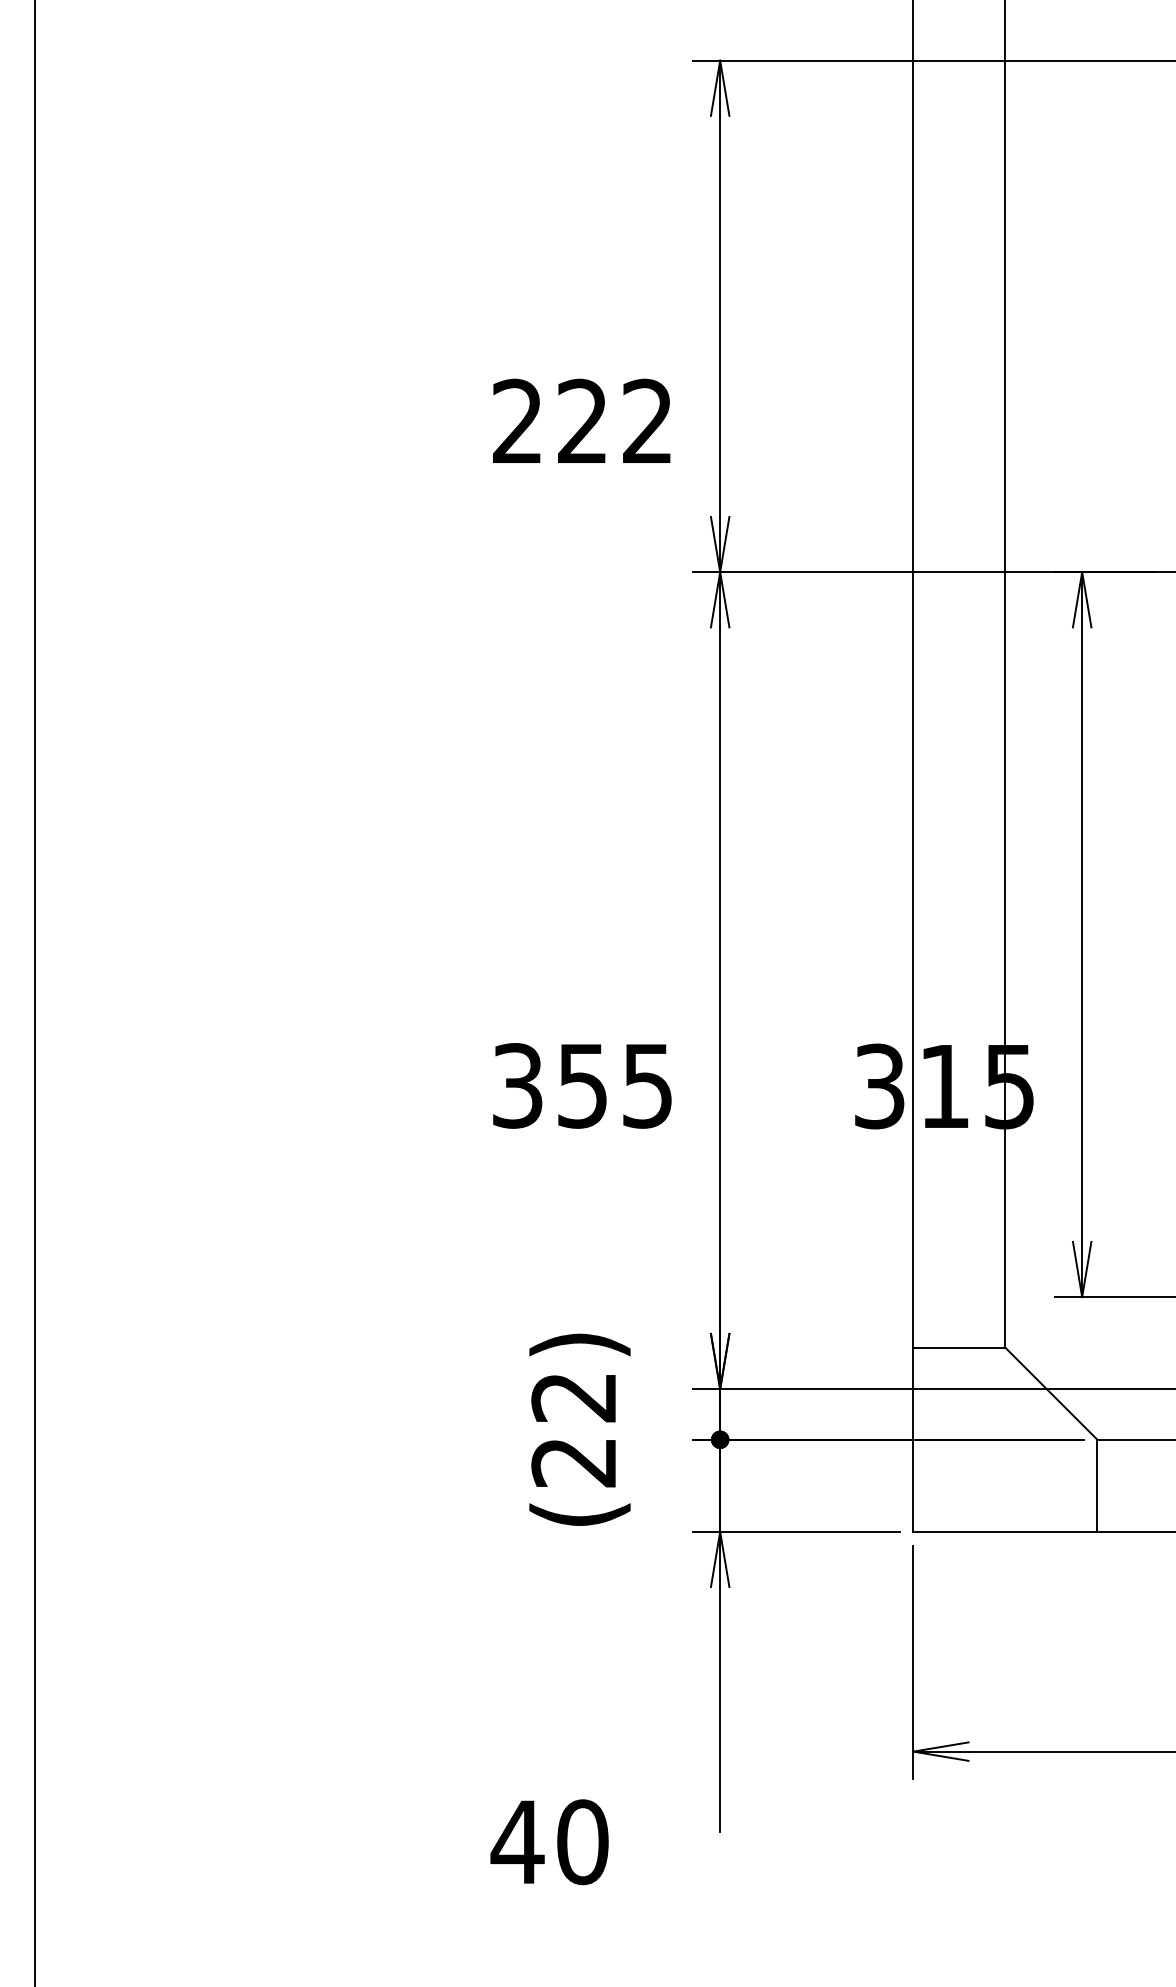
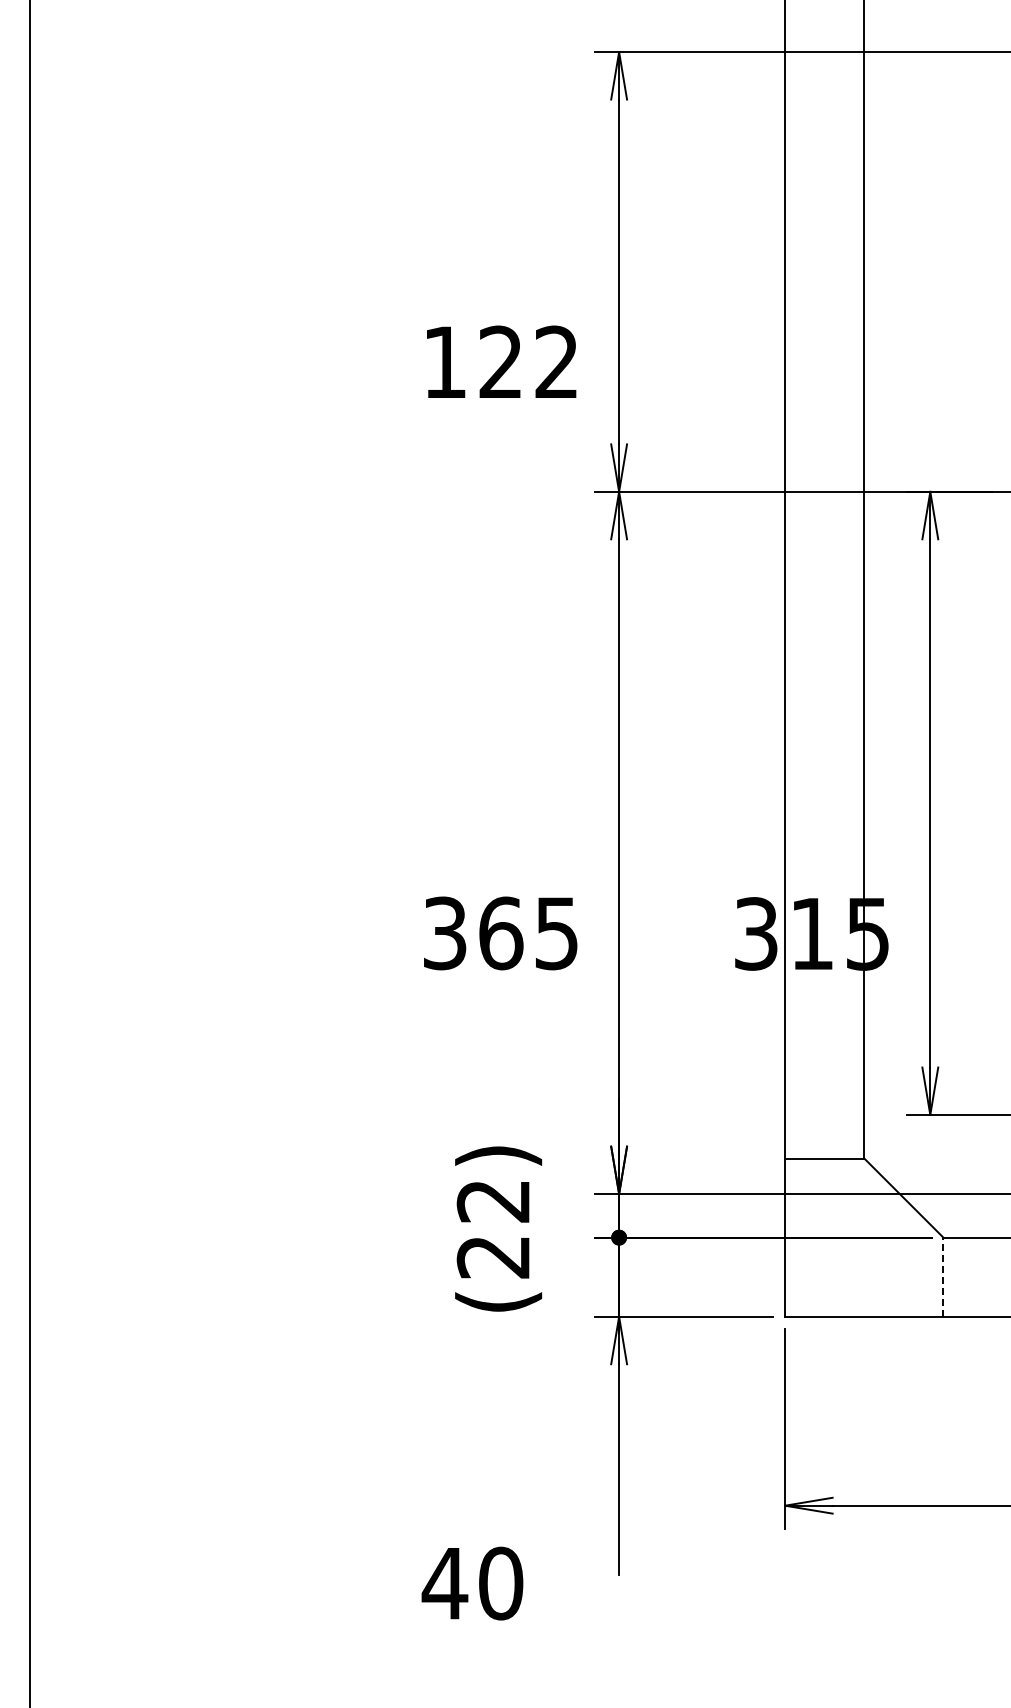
text: (517, 420) -> (444, 361), 222 -> 122
text: (583, 1085) -> (501, 933), 355 -> 365
line: (1097, 1486) -> (943, 1277), solid -> dashed

